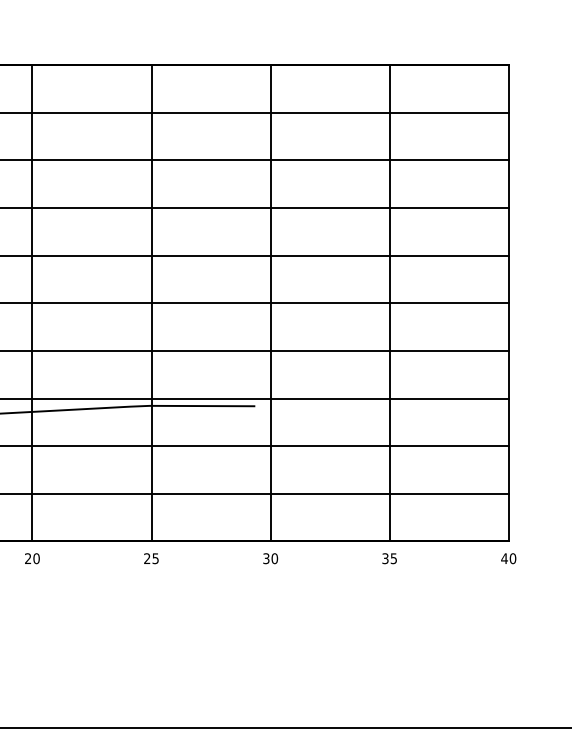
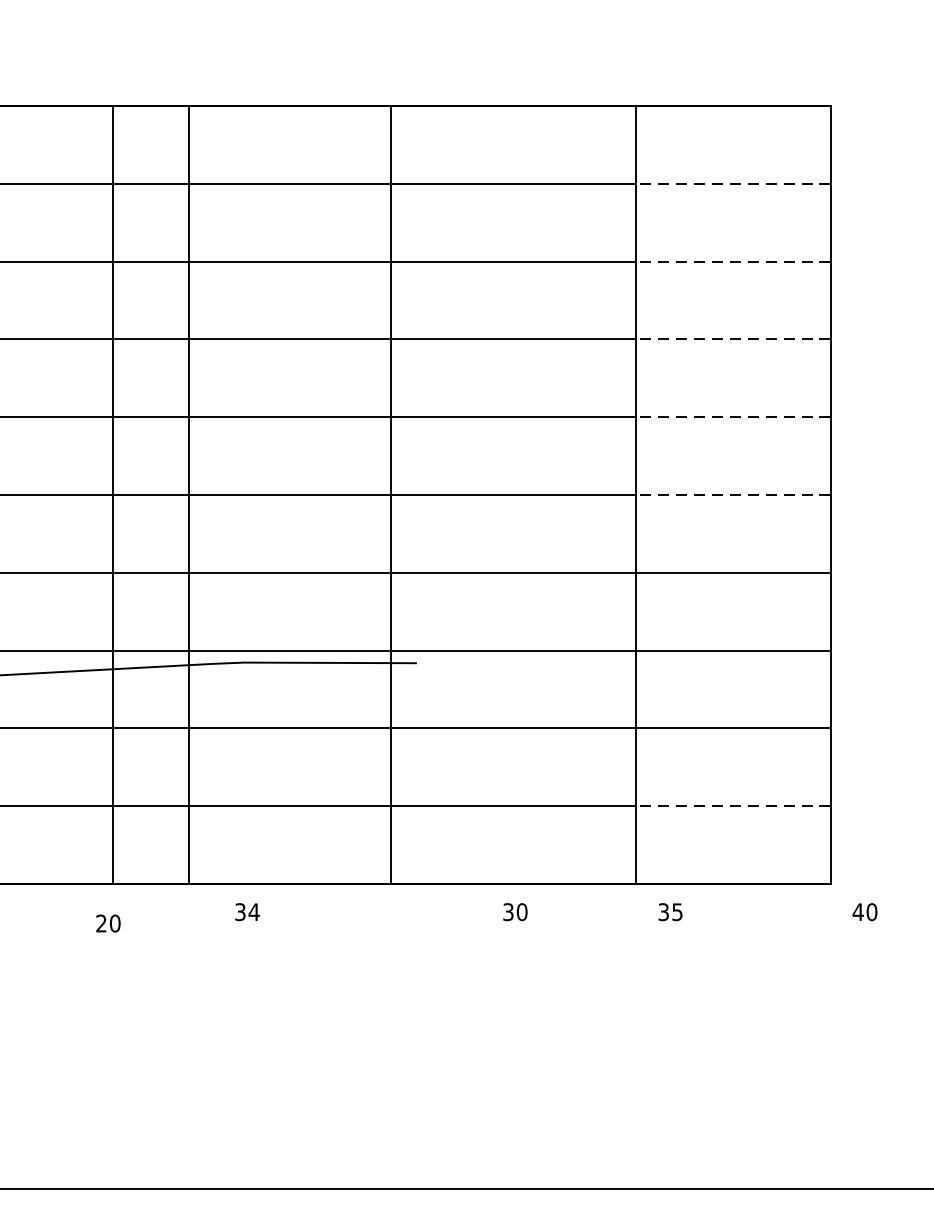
line: (449, 112) -> (733, 183), solid -> dashed
line: (449, 160) -> (733, 261), solid -> dashed
line: (449, 207) -> (733, 338), solid -> dashed
line: (449, 255) -> (733, 417), solid -> dashed
line: (32, 303) -> (113, 495), moved
line: (151, 303) -> (188, 495), moved
line: (270, 303) -> (391, 495), moved
line: (449, 303) -> (733, 495), solid -> dashed
line: (449, 493) -> (733, 805), solid -> dashed
text: (32, 558) -> (108, 923), moved
text: (151, 558) -> (247, 911), 25 -> 34
text: (270, 558) -> (515, 911), moved
text: (389, 558) -> (670, 911), moved
text: (508, 558) -> (864, 911), moved

